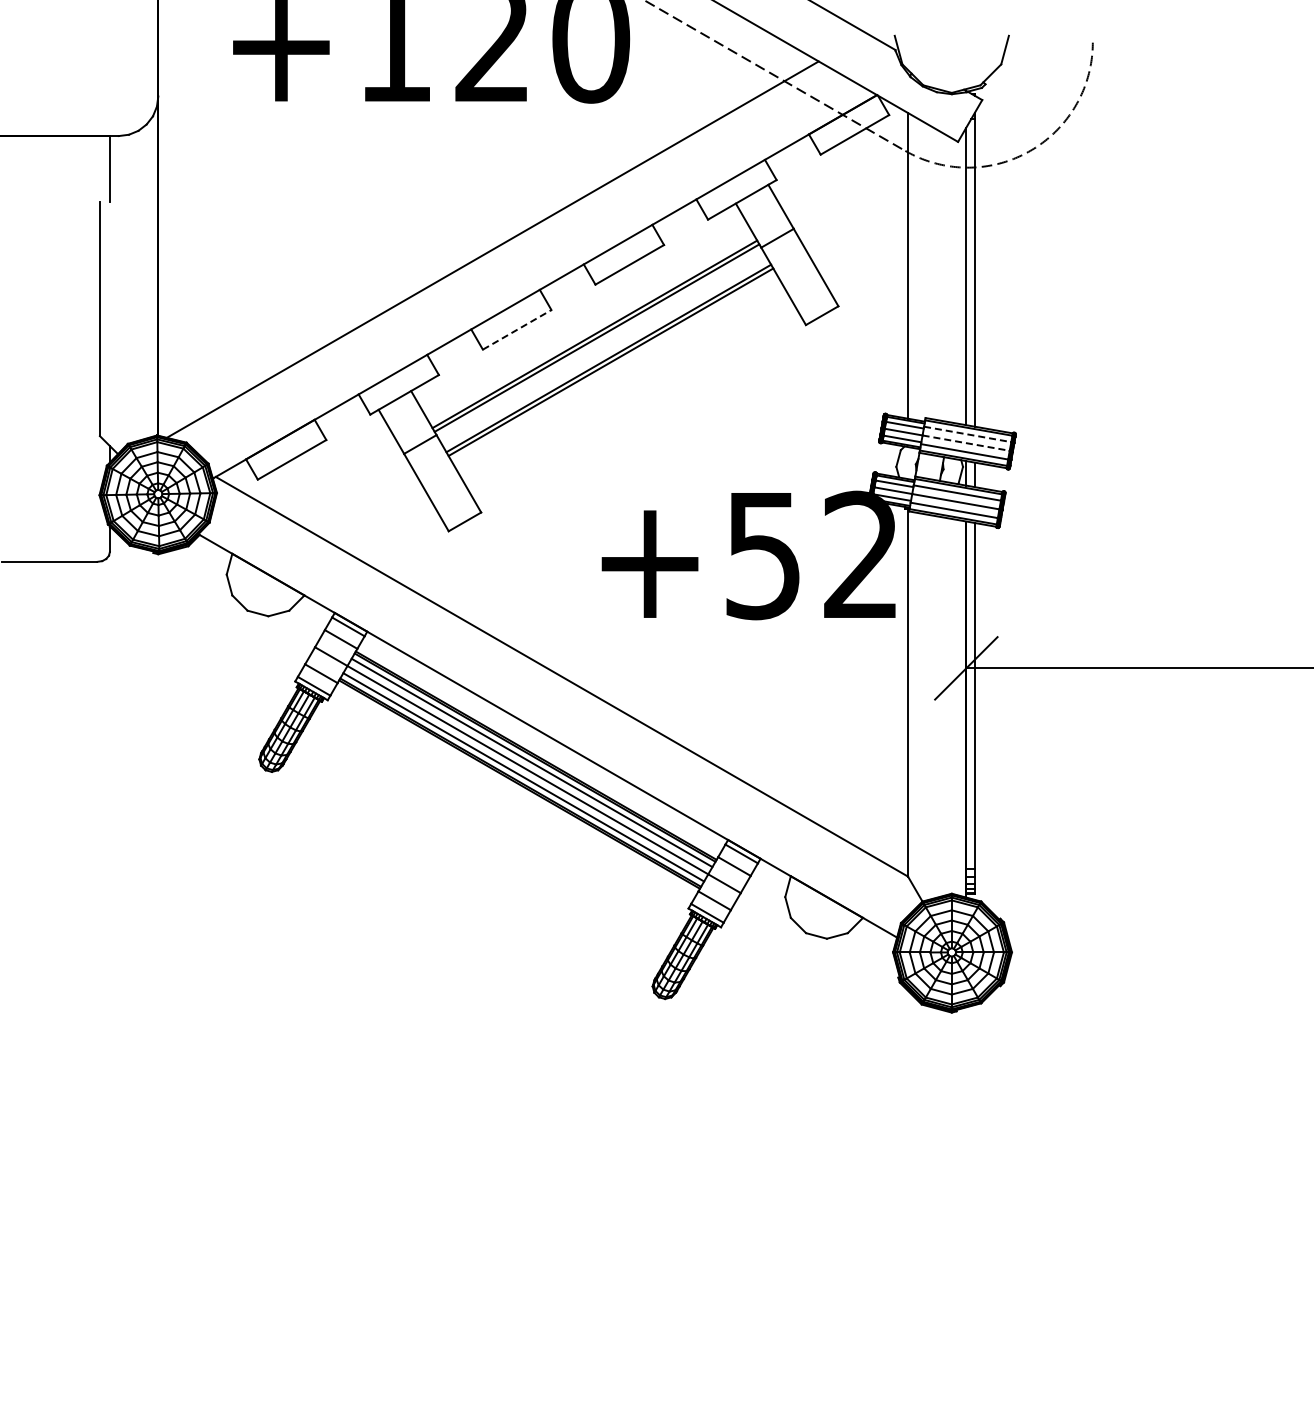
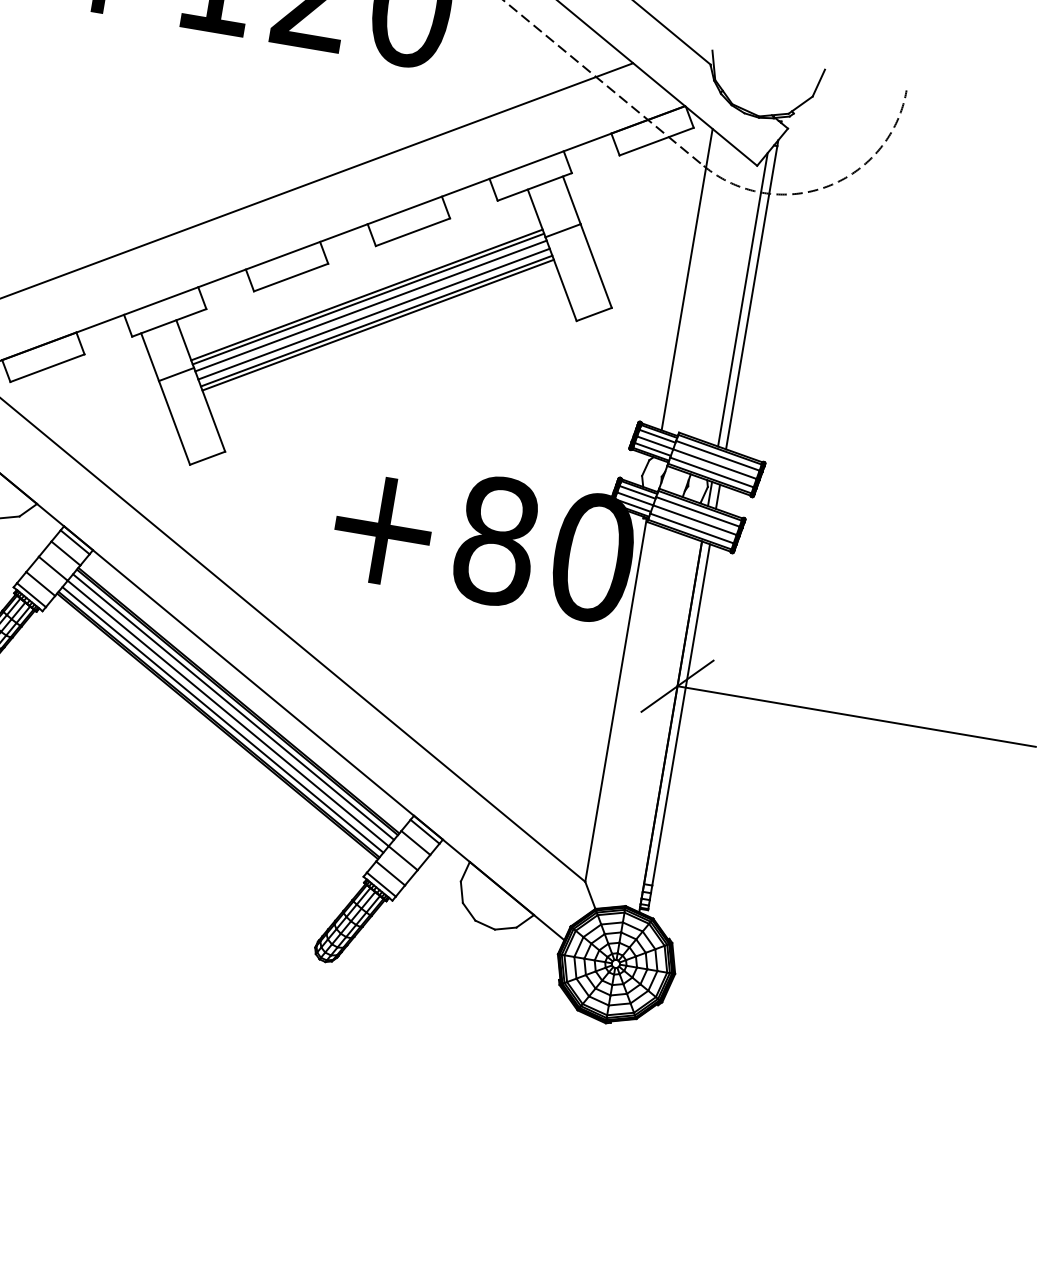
line: (517, 329) -> (291, 277), dashed -> solid
line: (600, 344) -> (370, 305), added
line: (604, 351) -> (373, 313), added
line: (968, 434) -> (718, 456), dashed -> solid
line: (966, 443) -> (715, 464), dashed -> solid
text: (812, 555) -> (544, 549), +52 -> +80

